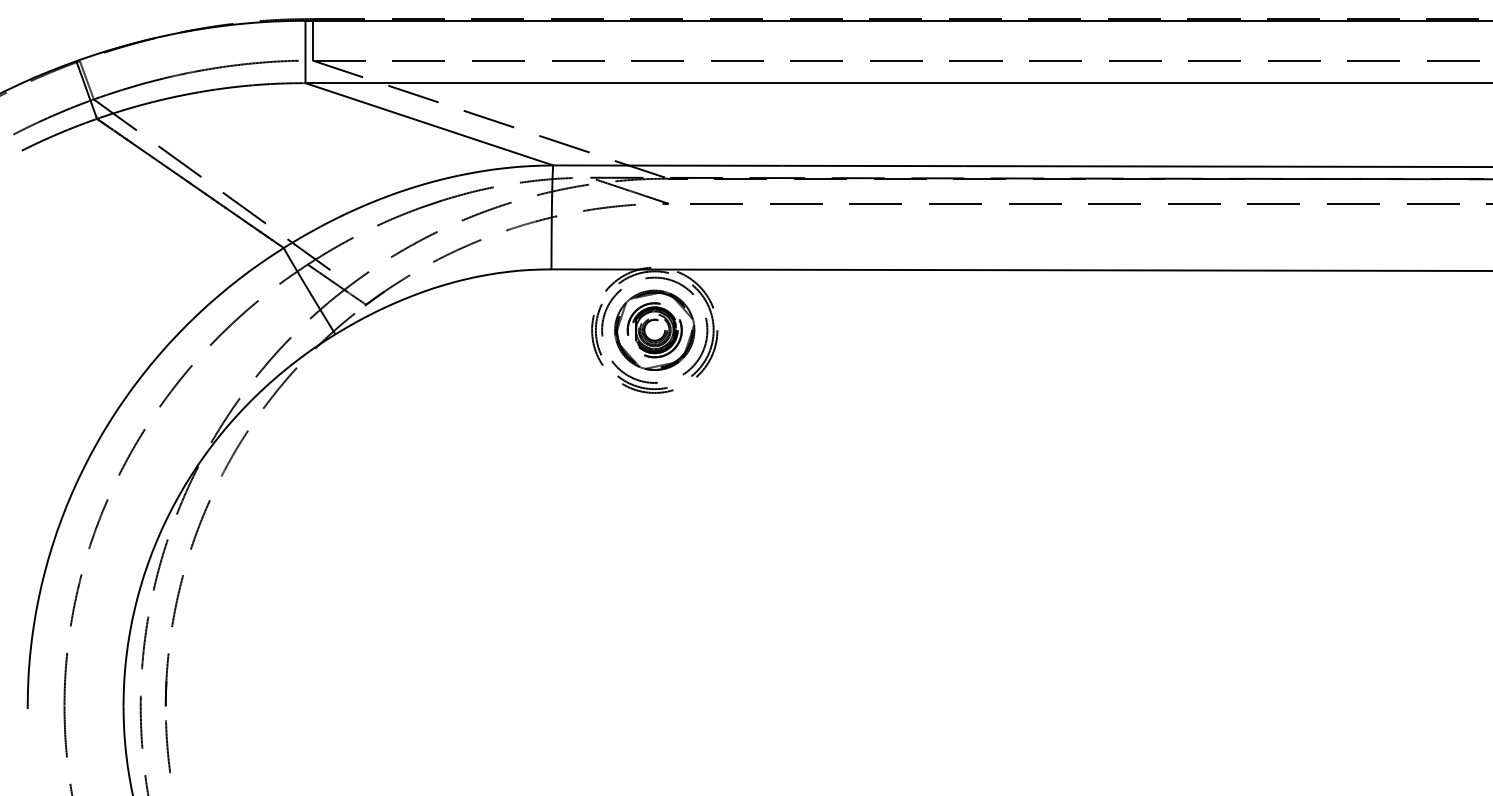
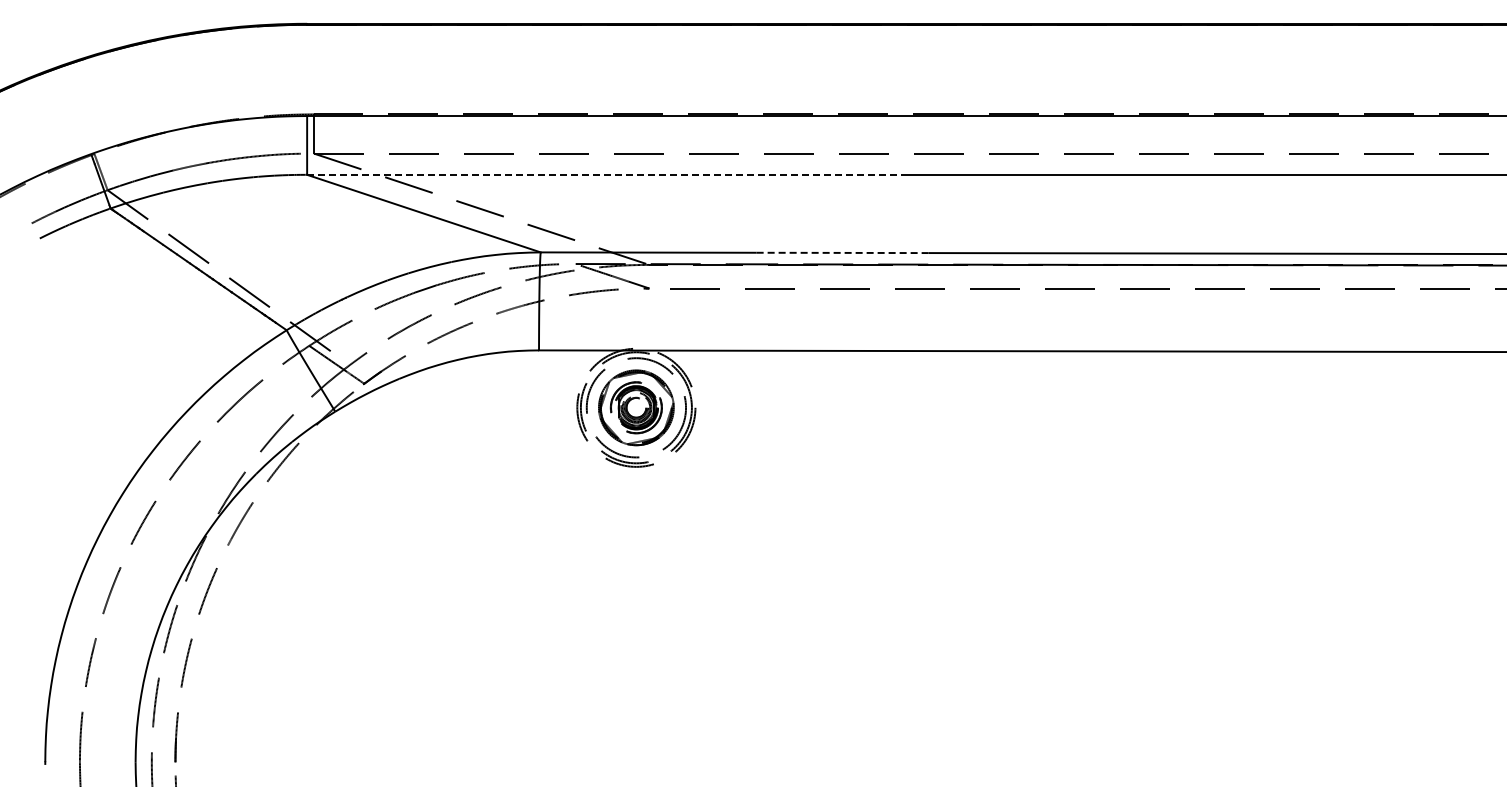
line: (619, 82) -> (603, 174), solid -> dashed
line: (873, 165) -> (842, 252), solid -> dashed

